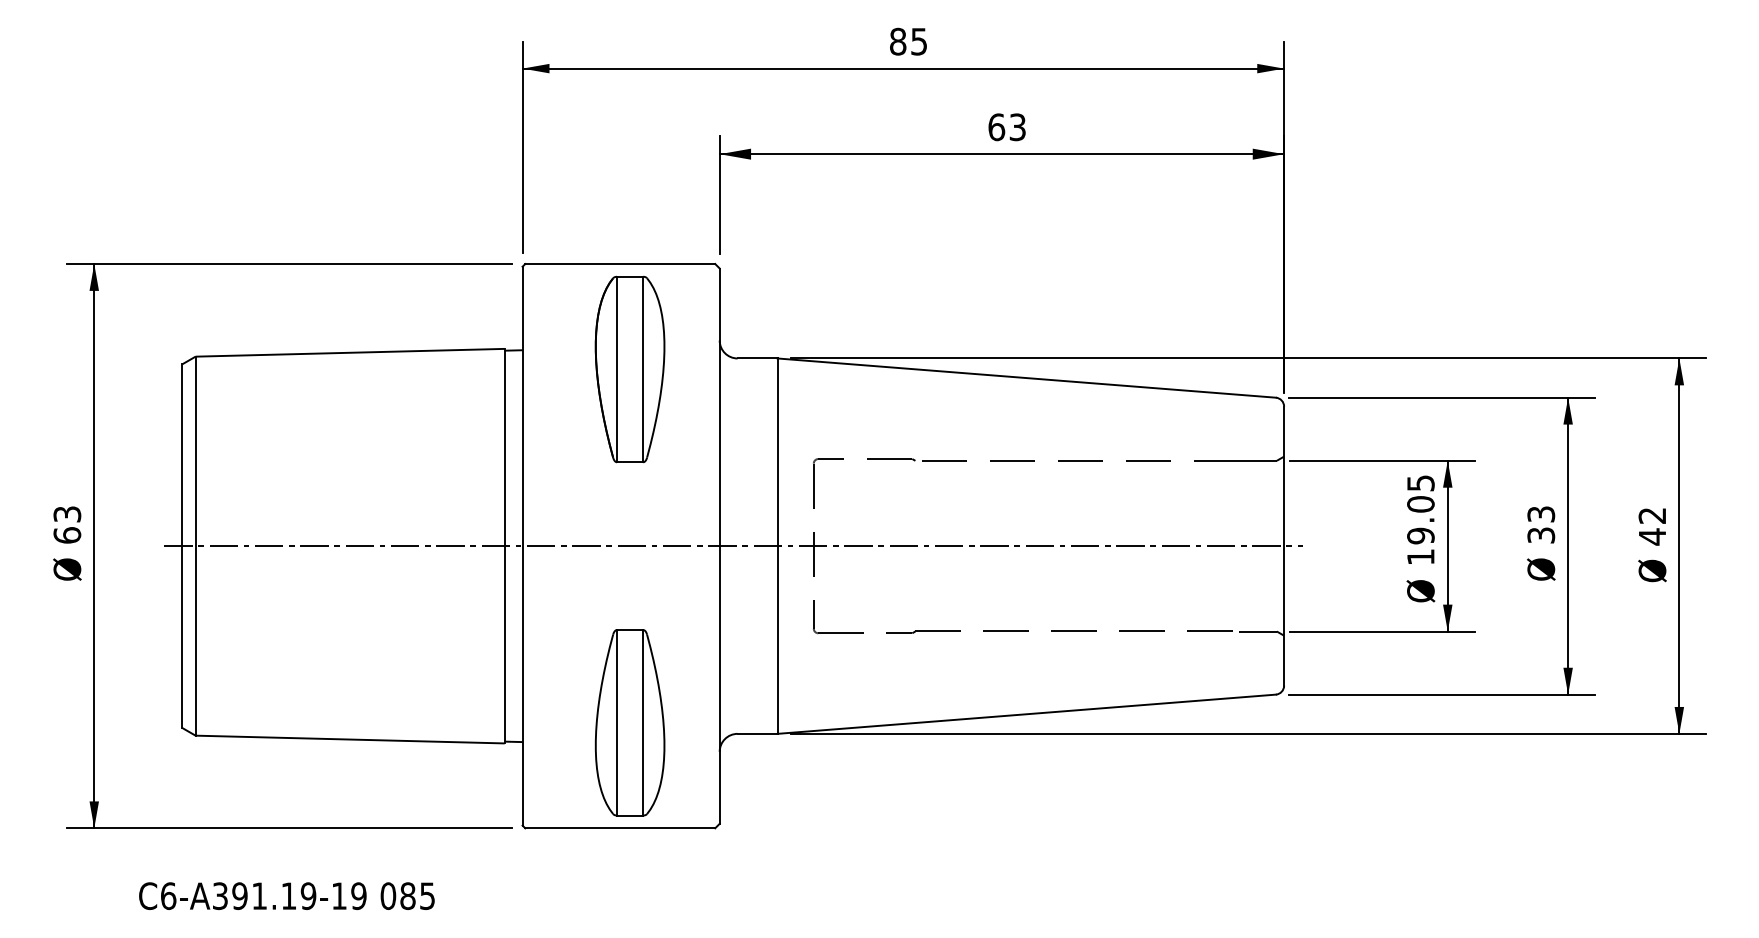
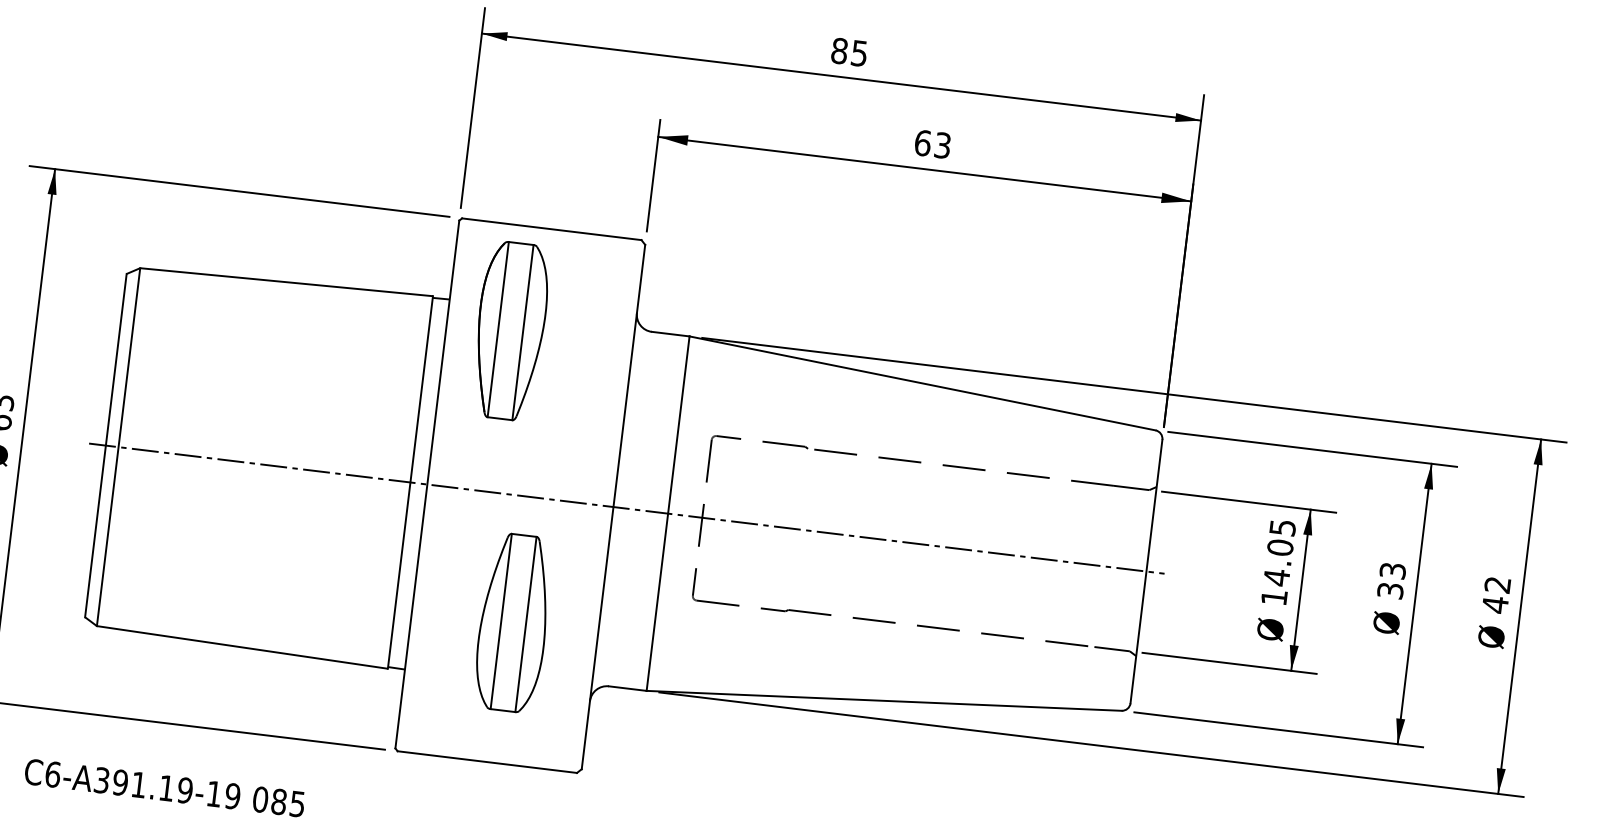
part: (629, 369) -> (510, 331), moved
text: (1420, 535) -> (1276, 577), 19.05 -> 14.05
part: (629, 722) -> (513, 622), moved

